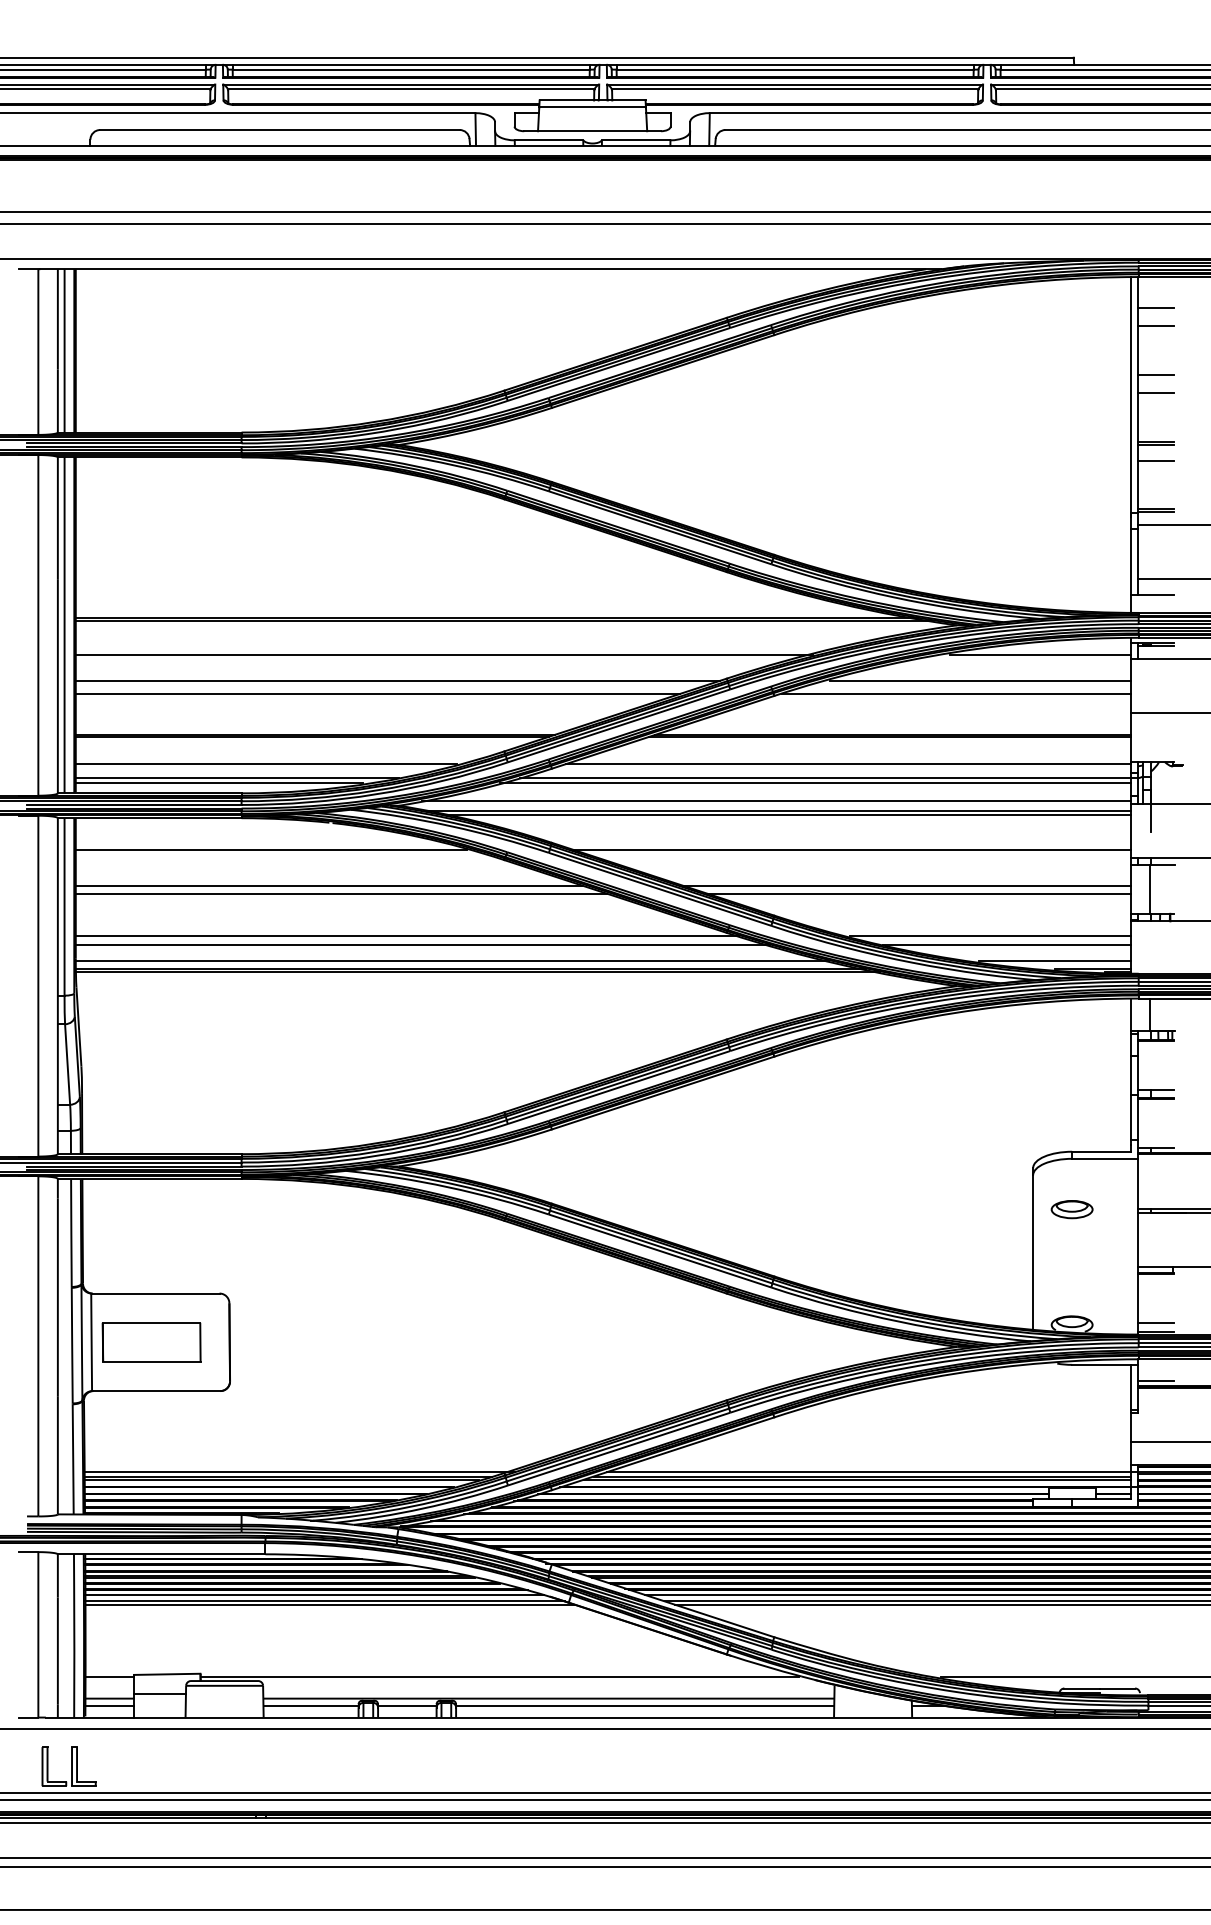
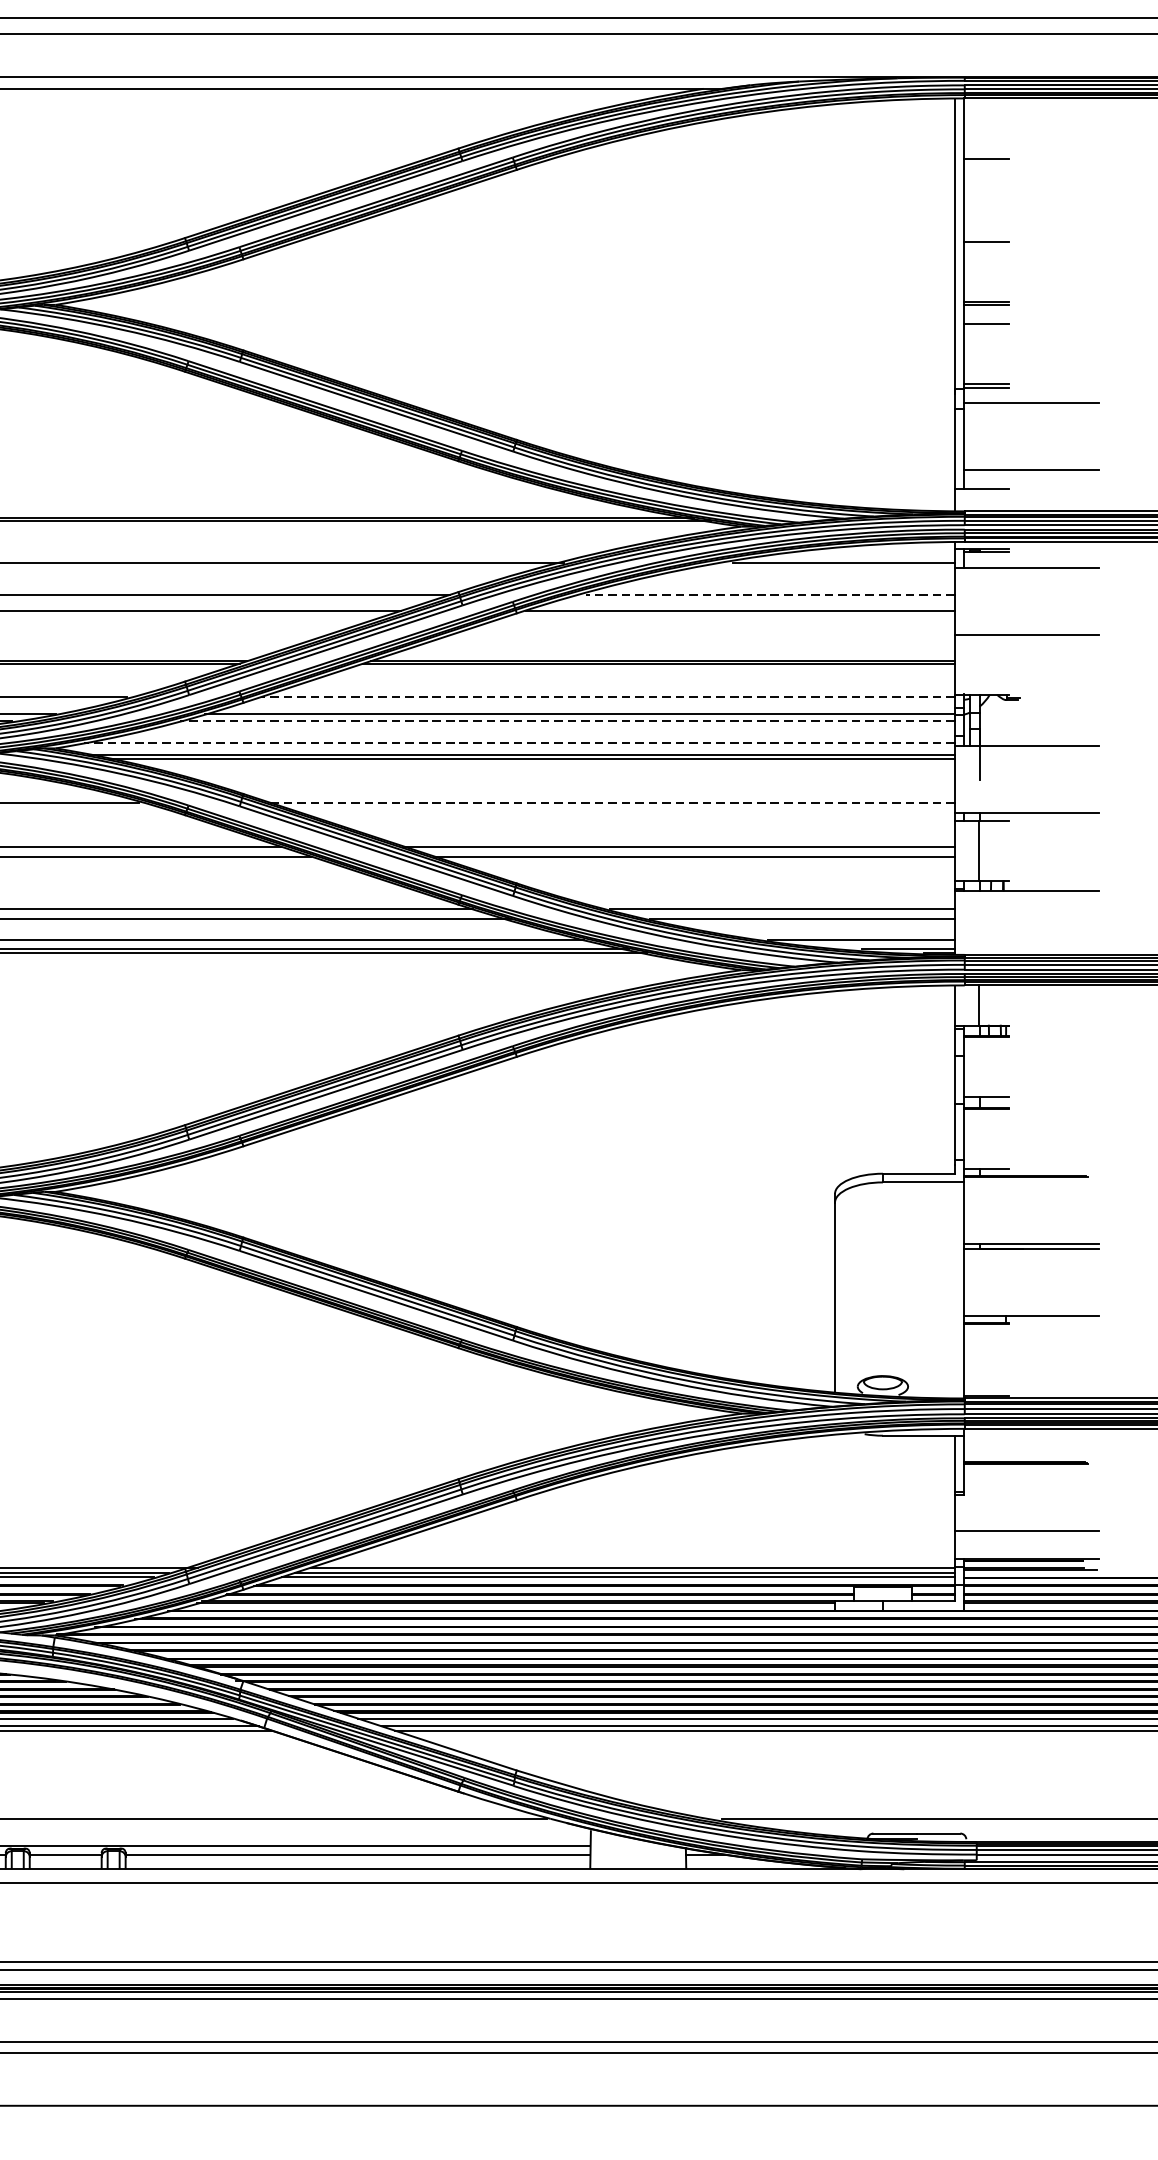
line: (1156, 308) -> (986, 137), removed
line: (1156, 375) -> (986, 219), removed
line: (979, 680) -> (769, 594), solid -> dashed
line: (847, 764) -> (606, 697), solid -> dashed
line: (814, 783) -> (566, 721), solid -> dashed
line: (775, 801) -> (518, 743), solid -> dashed
line: (852, 849) -> (612, 802), solid -> dashed
part: (1071, 1209) -> (882, 1244), removed
line: (1156, 1322) -> (986, 1383), removed
line: (1156, 1380) -> (986, 1454), removed

